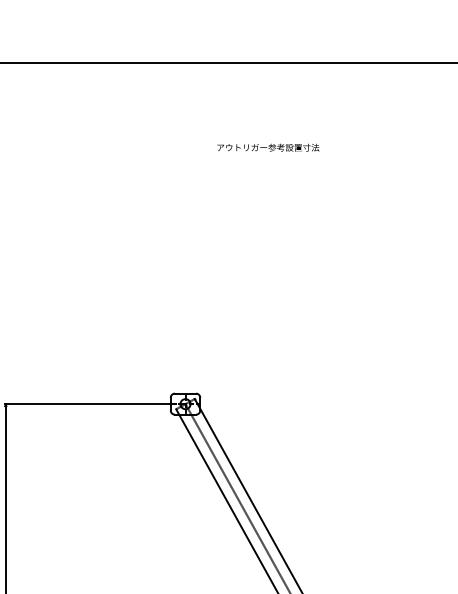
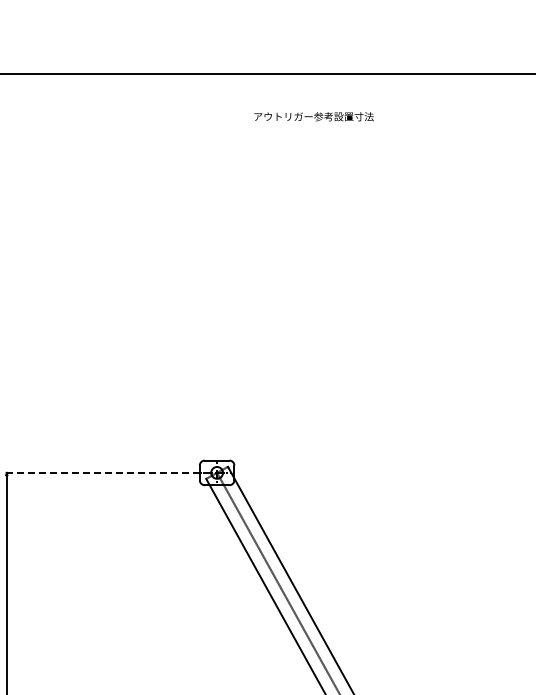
text: (267, 147) -> (313, 116), moved
line: (87, 403) -> (102, 472), solid -> dashed

